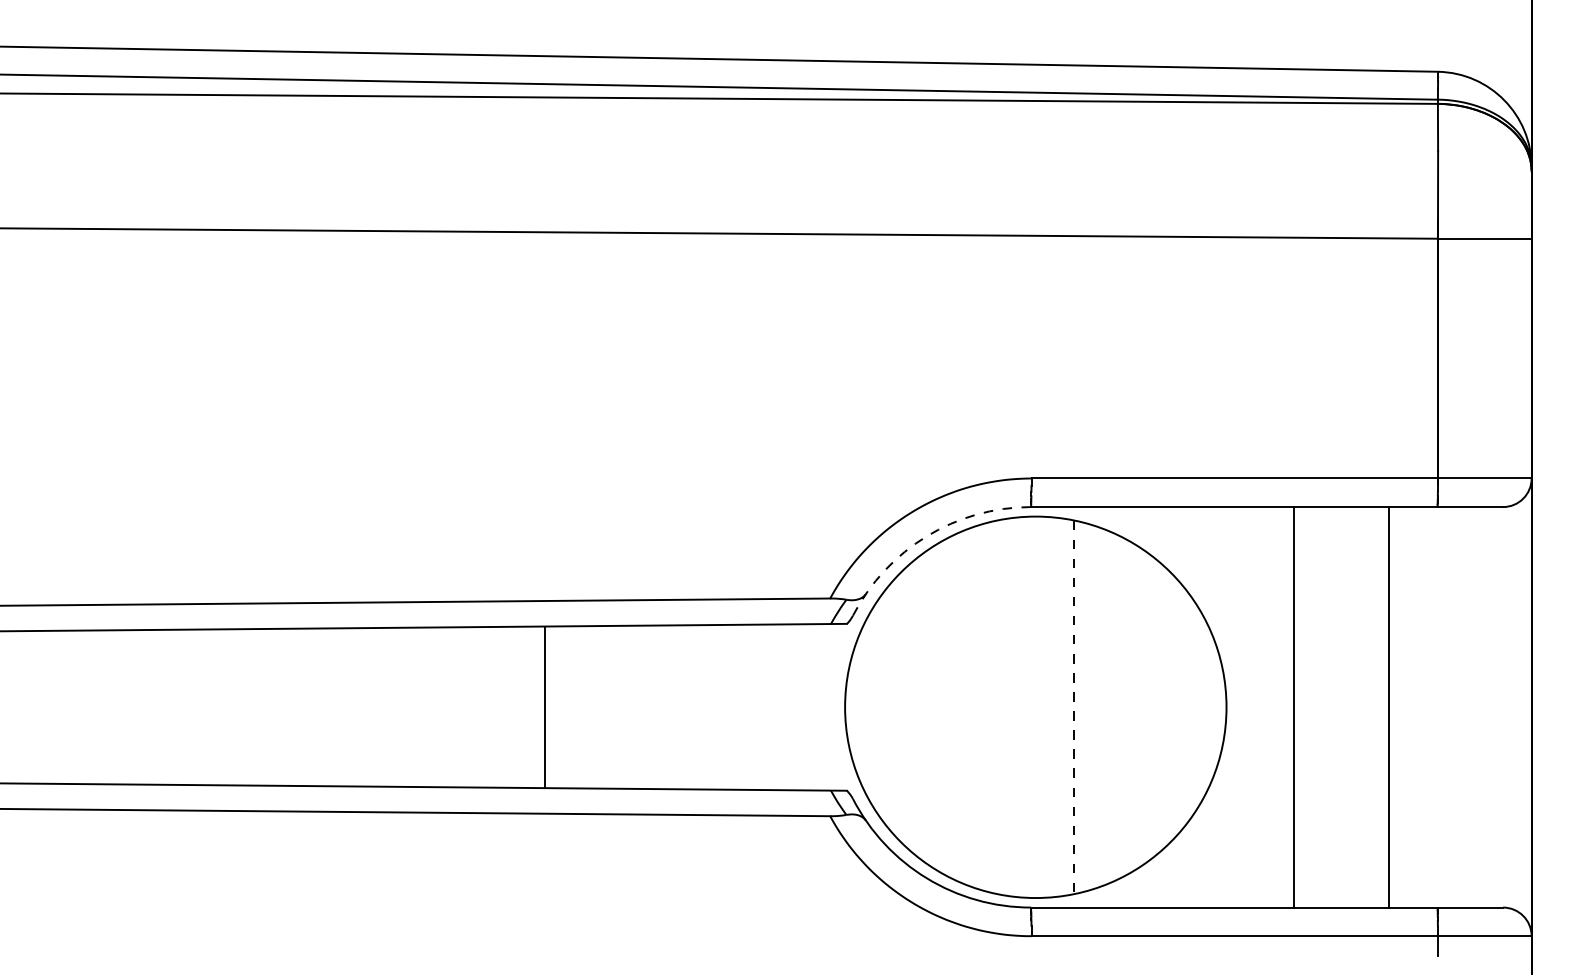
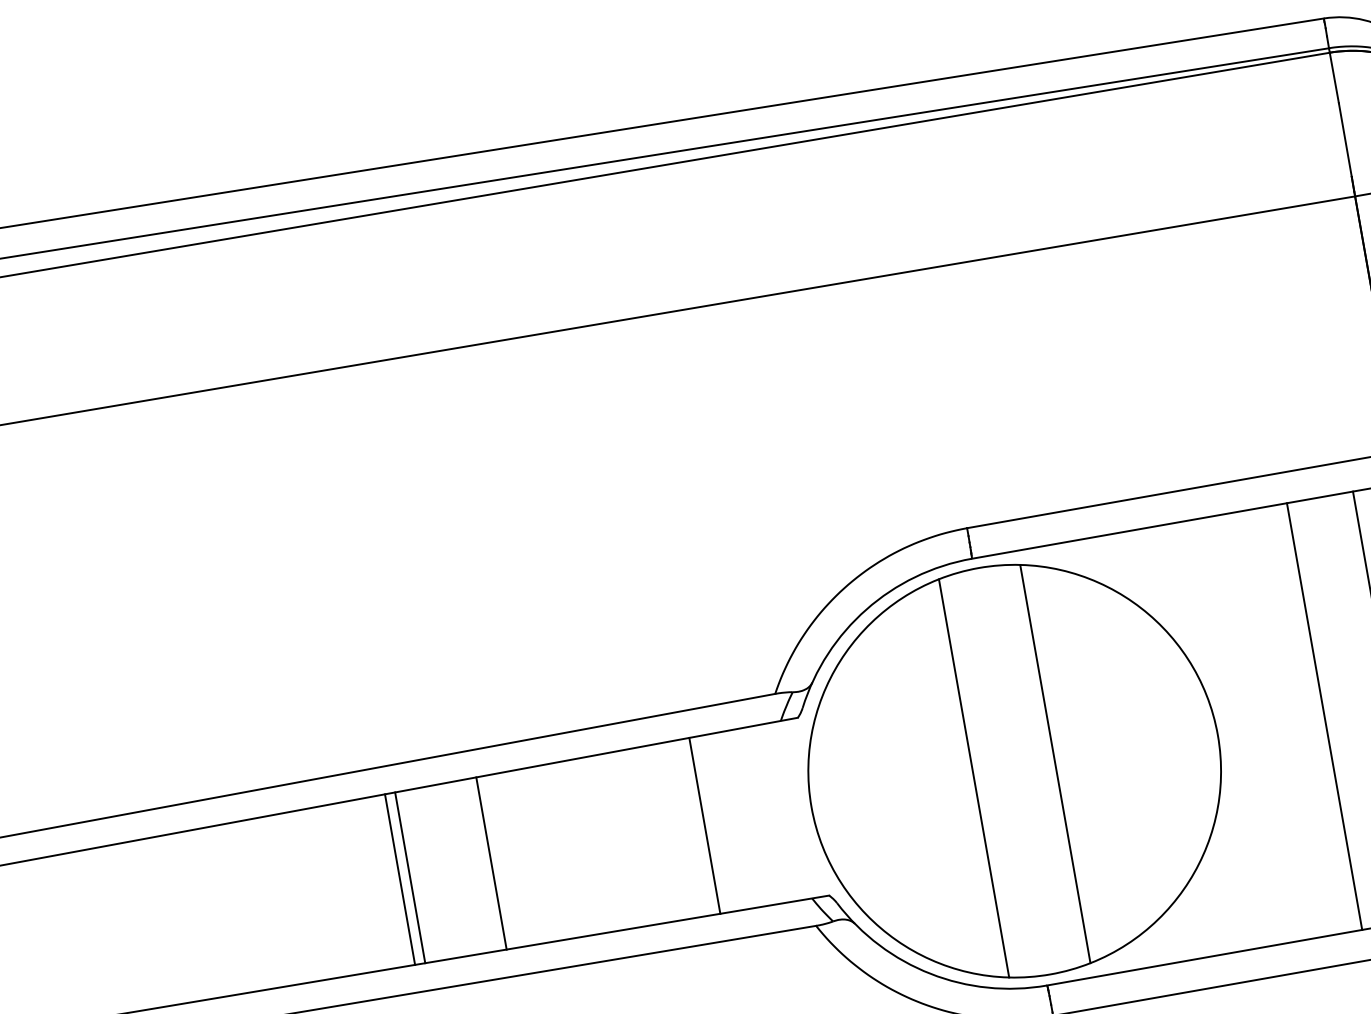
arc: (926, 536) -> (866, 609), dashed -> solid
line: (744, 706) -> (704, 825), added
line: (458, 707) -> (399, 879), added
line: (468, 707) -> (410, 877), added
line: (997, 707) -> (973, 778), added
line: (1073, 707) -> (1054, 764), dashed -> solid
line: (1293, 707) -> (1324, 716), moved

